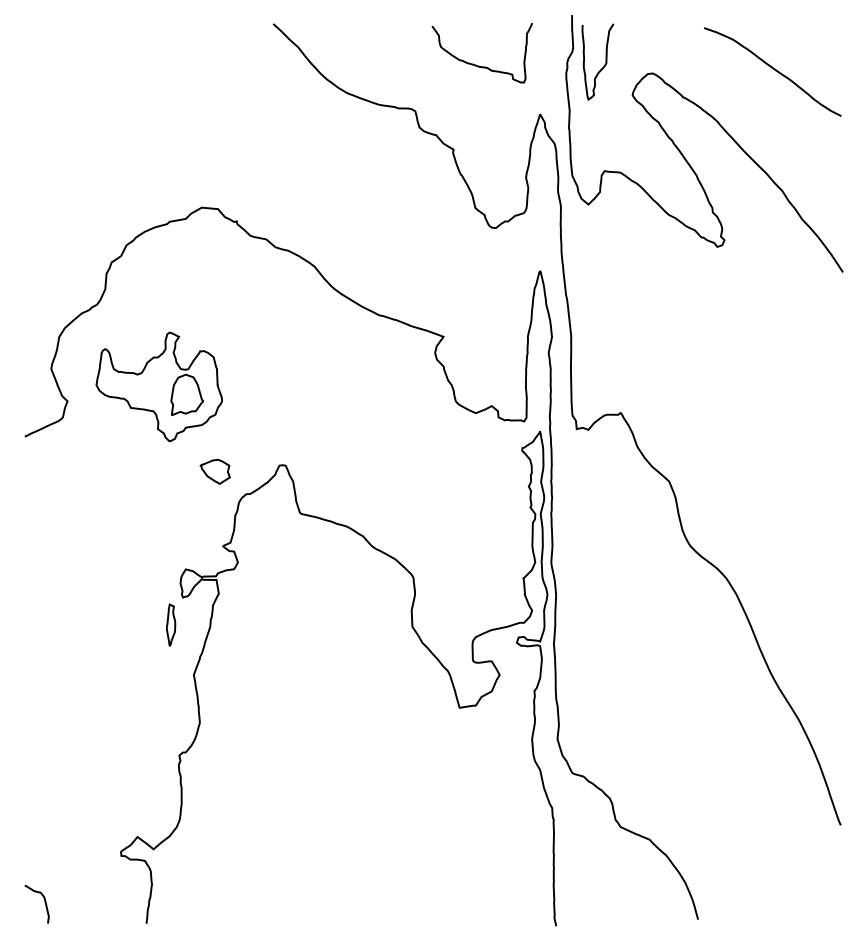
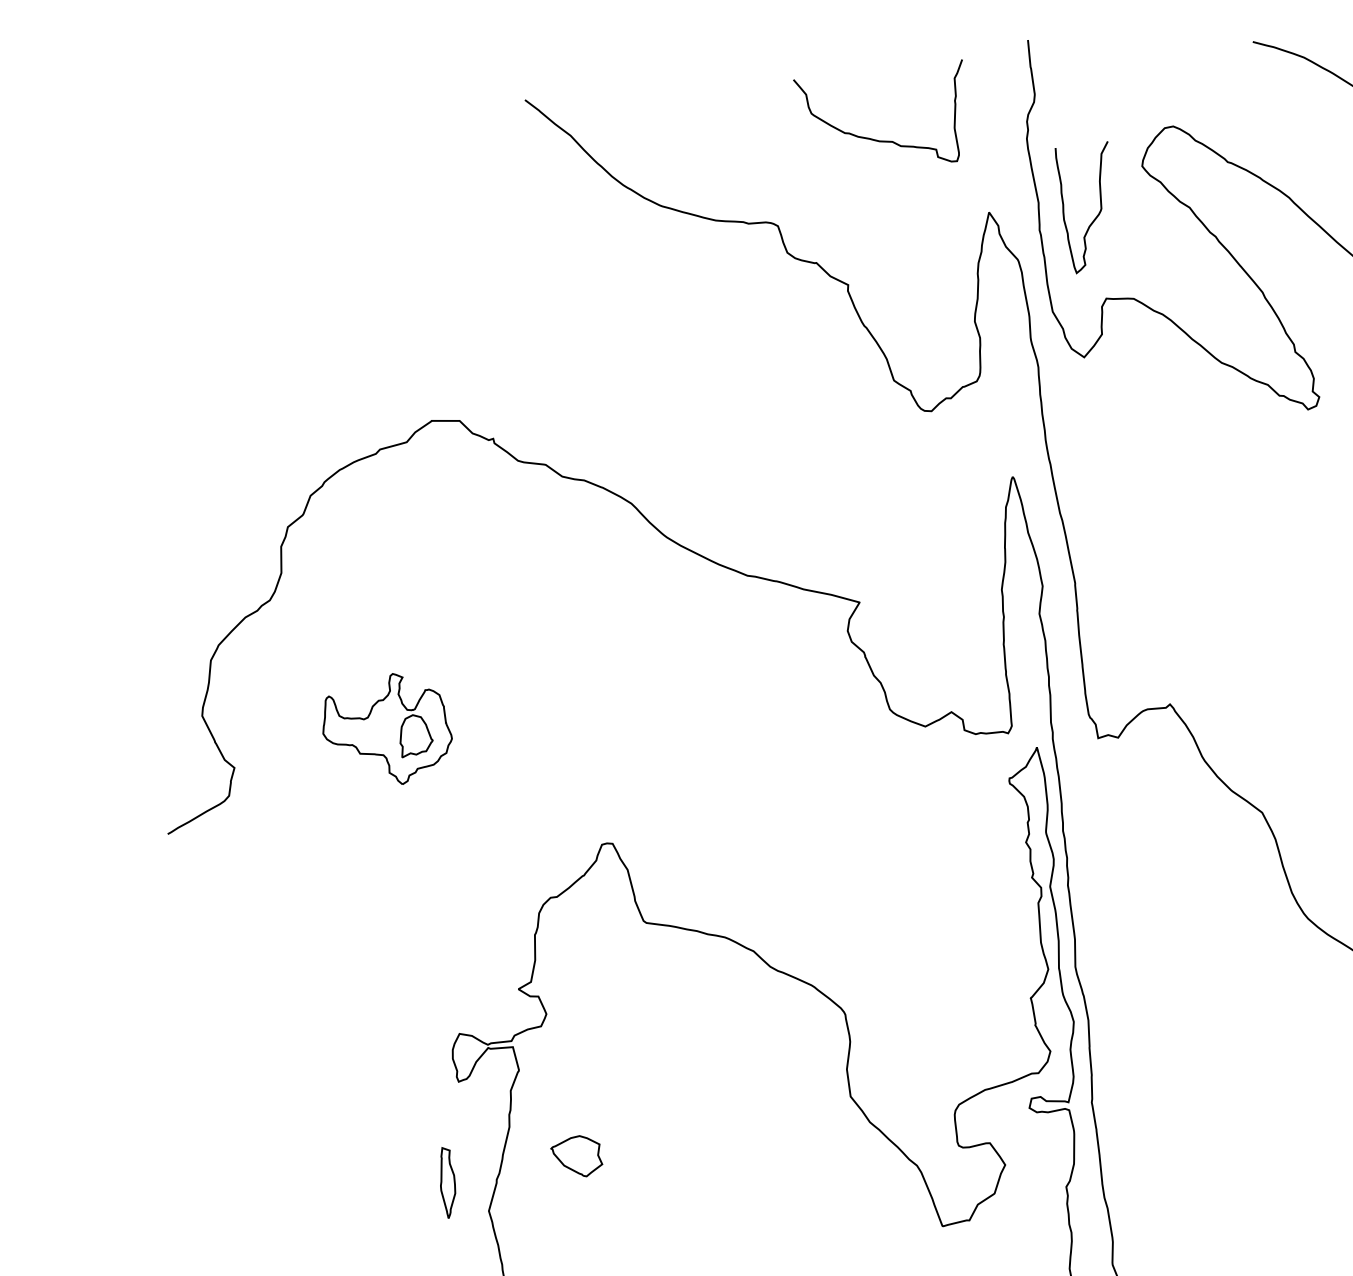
curve: (604, 64) -> (1098, 211), moved
part: (158, 386) -> (385, 729), size x0.6
part: (214, 471) -> (575, 1156), moved
part: (171, 624) -> (448, 1181), moved

